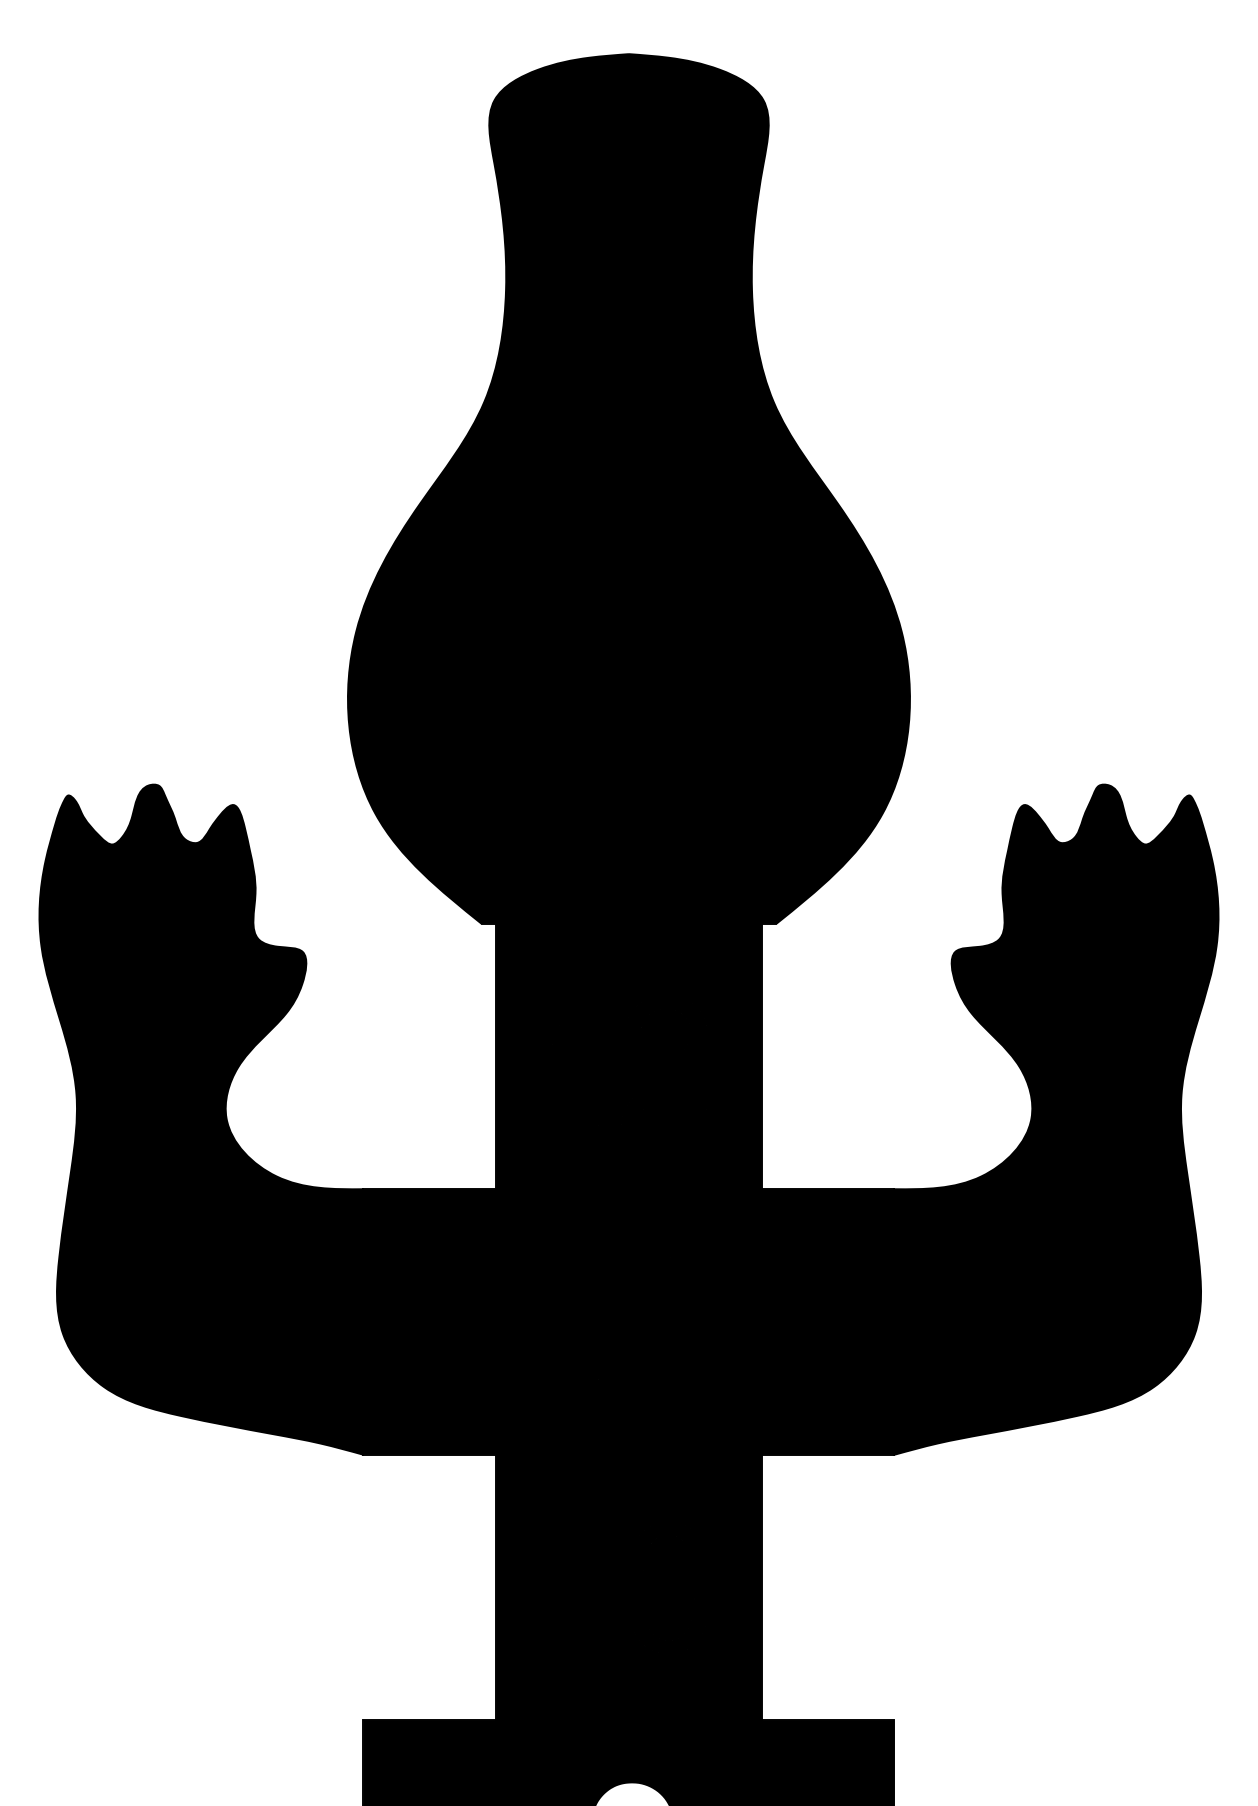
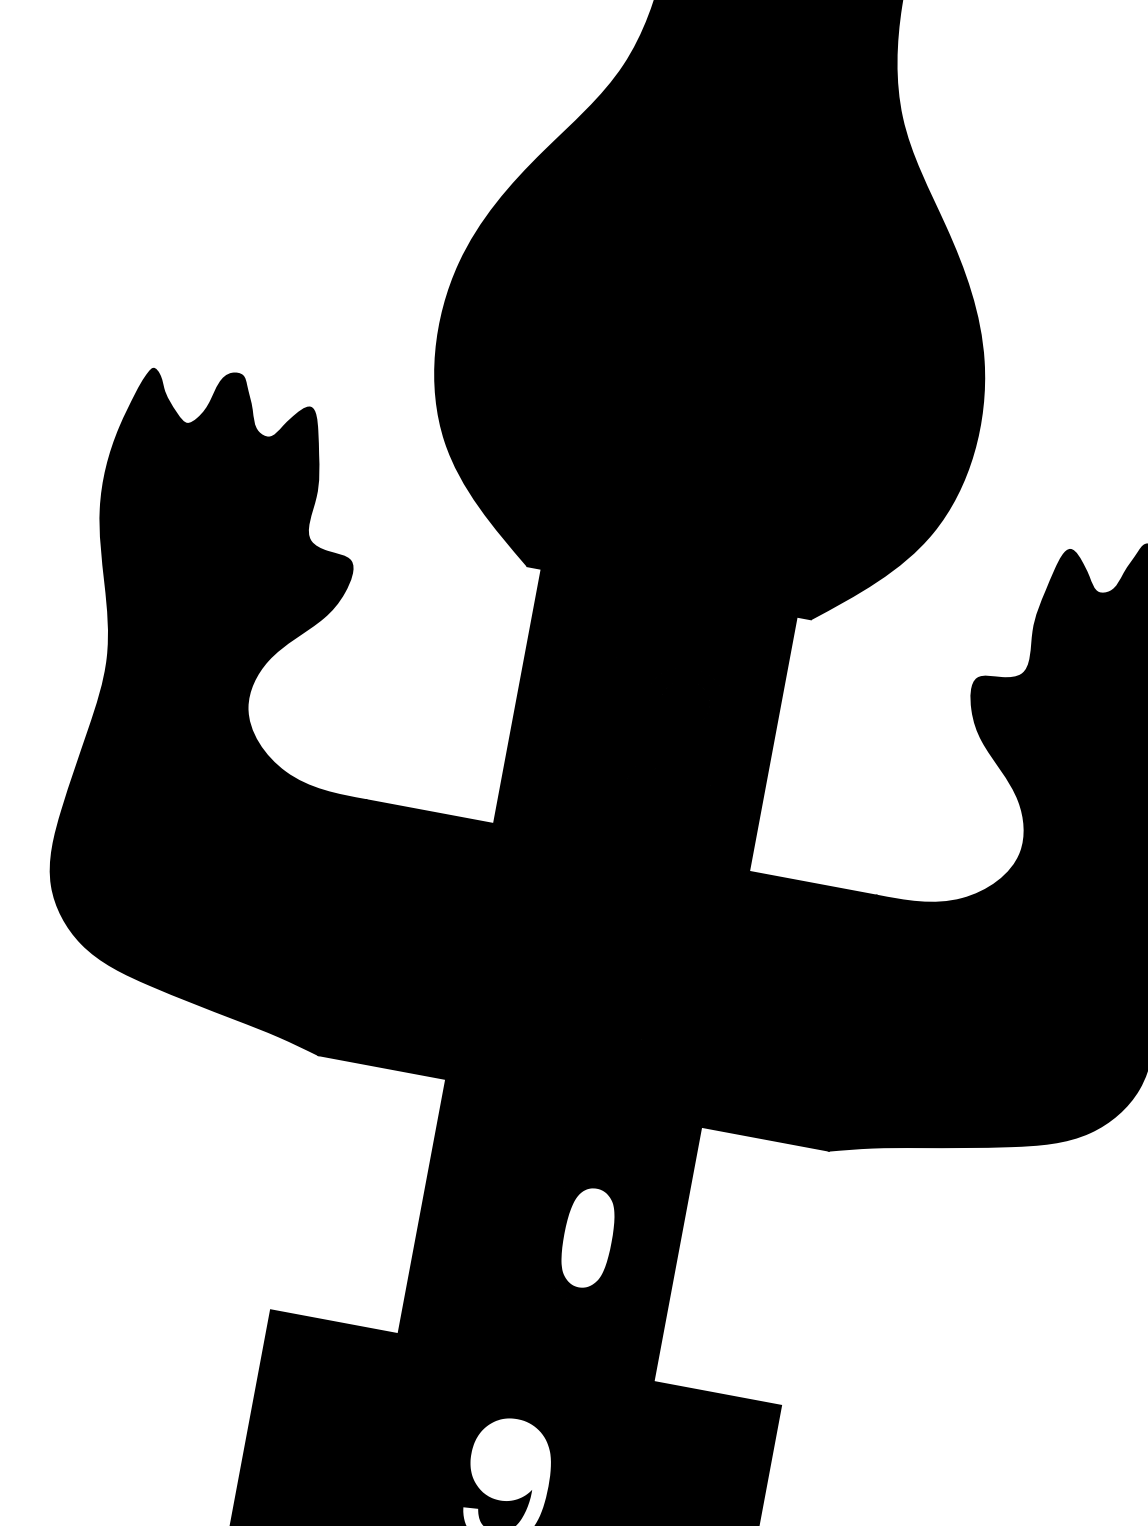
fill: (668, 1587) -> (587, 1237), removed

